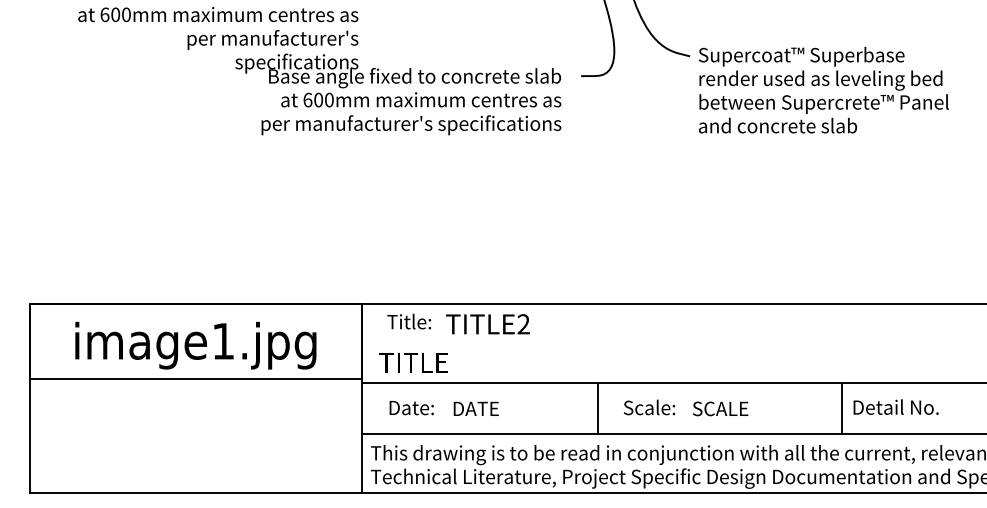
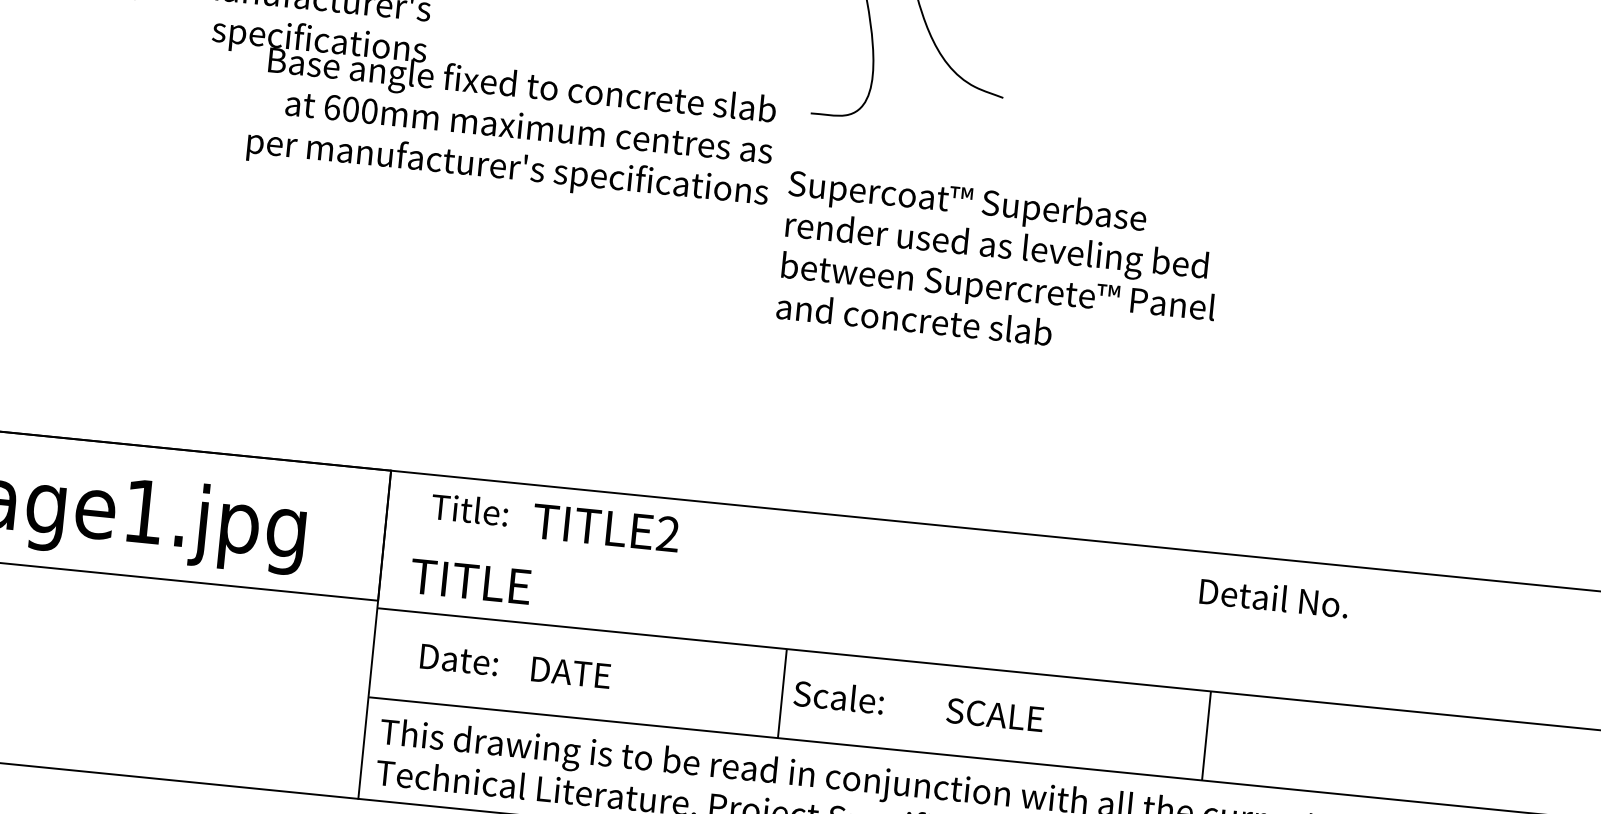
text: (823, 89) -> (999, 264), moved
text: (895, 406) -> (1273, 596), moved
text: (649, 407) -> (839, 696), moved

